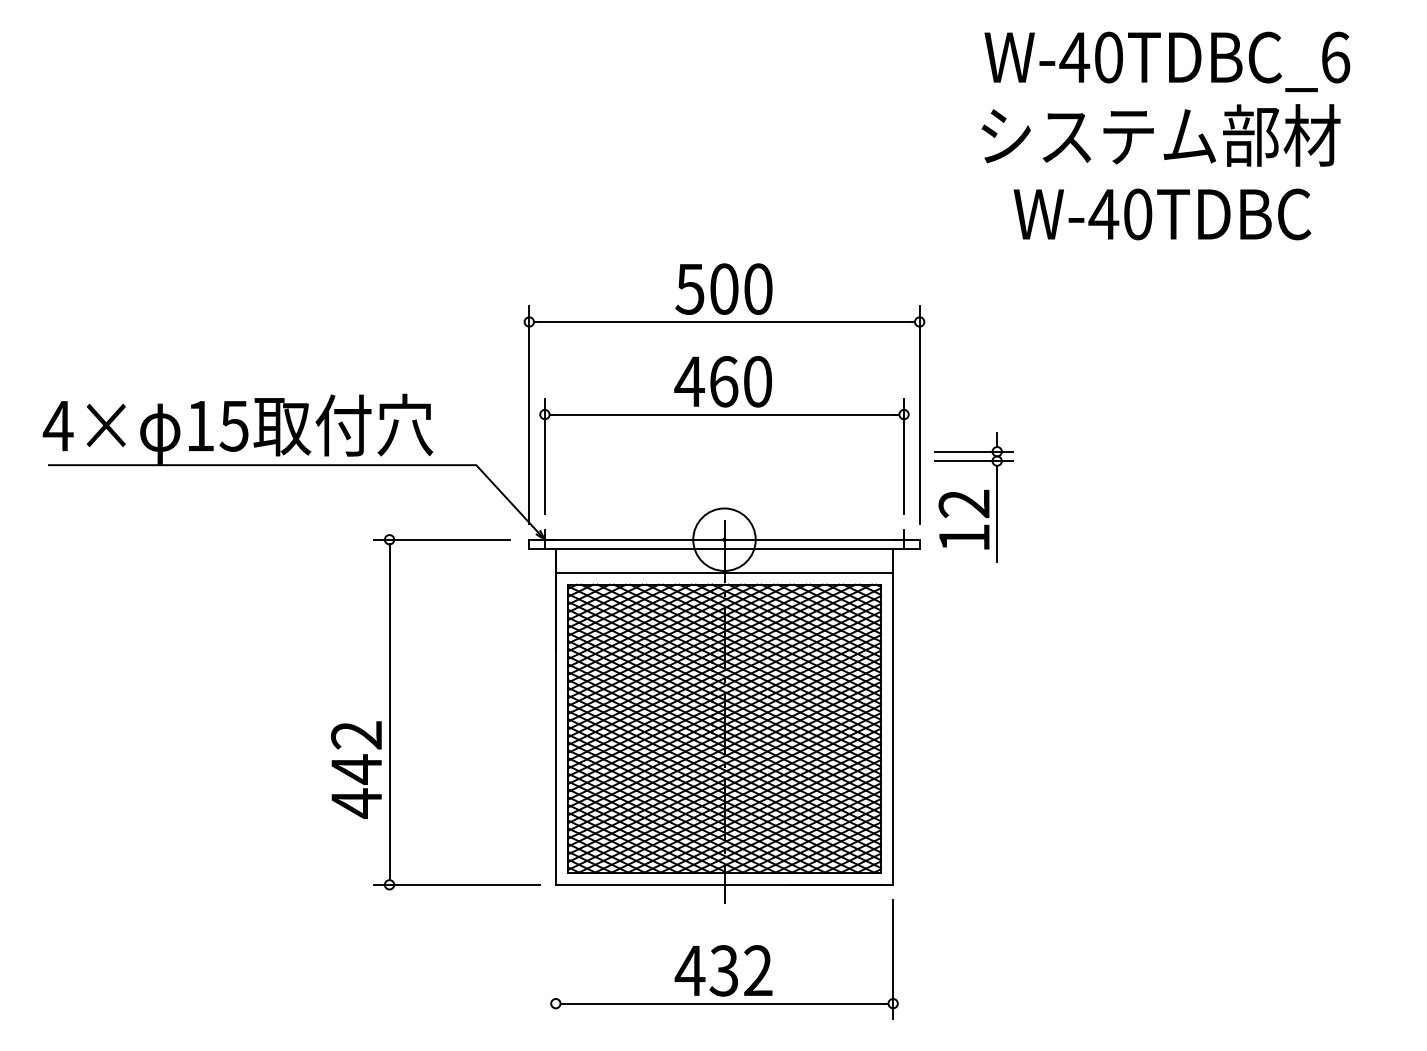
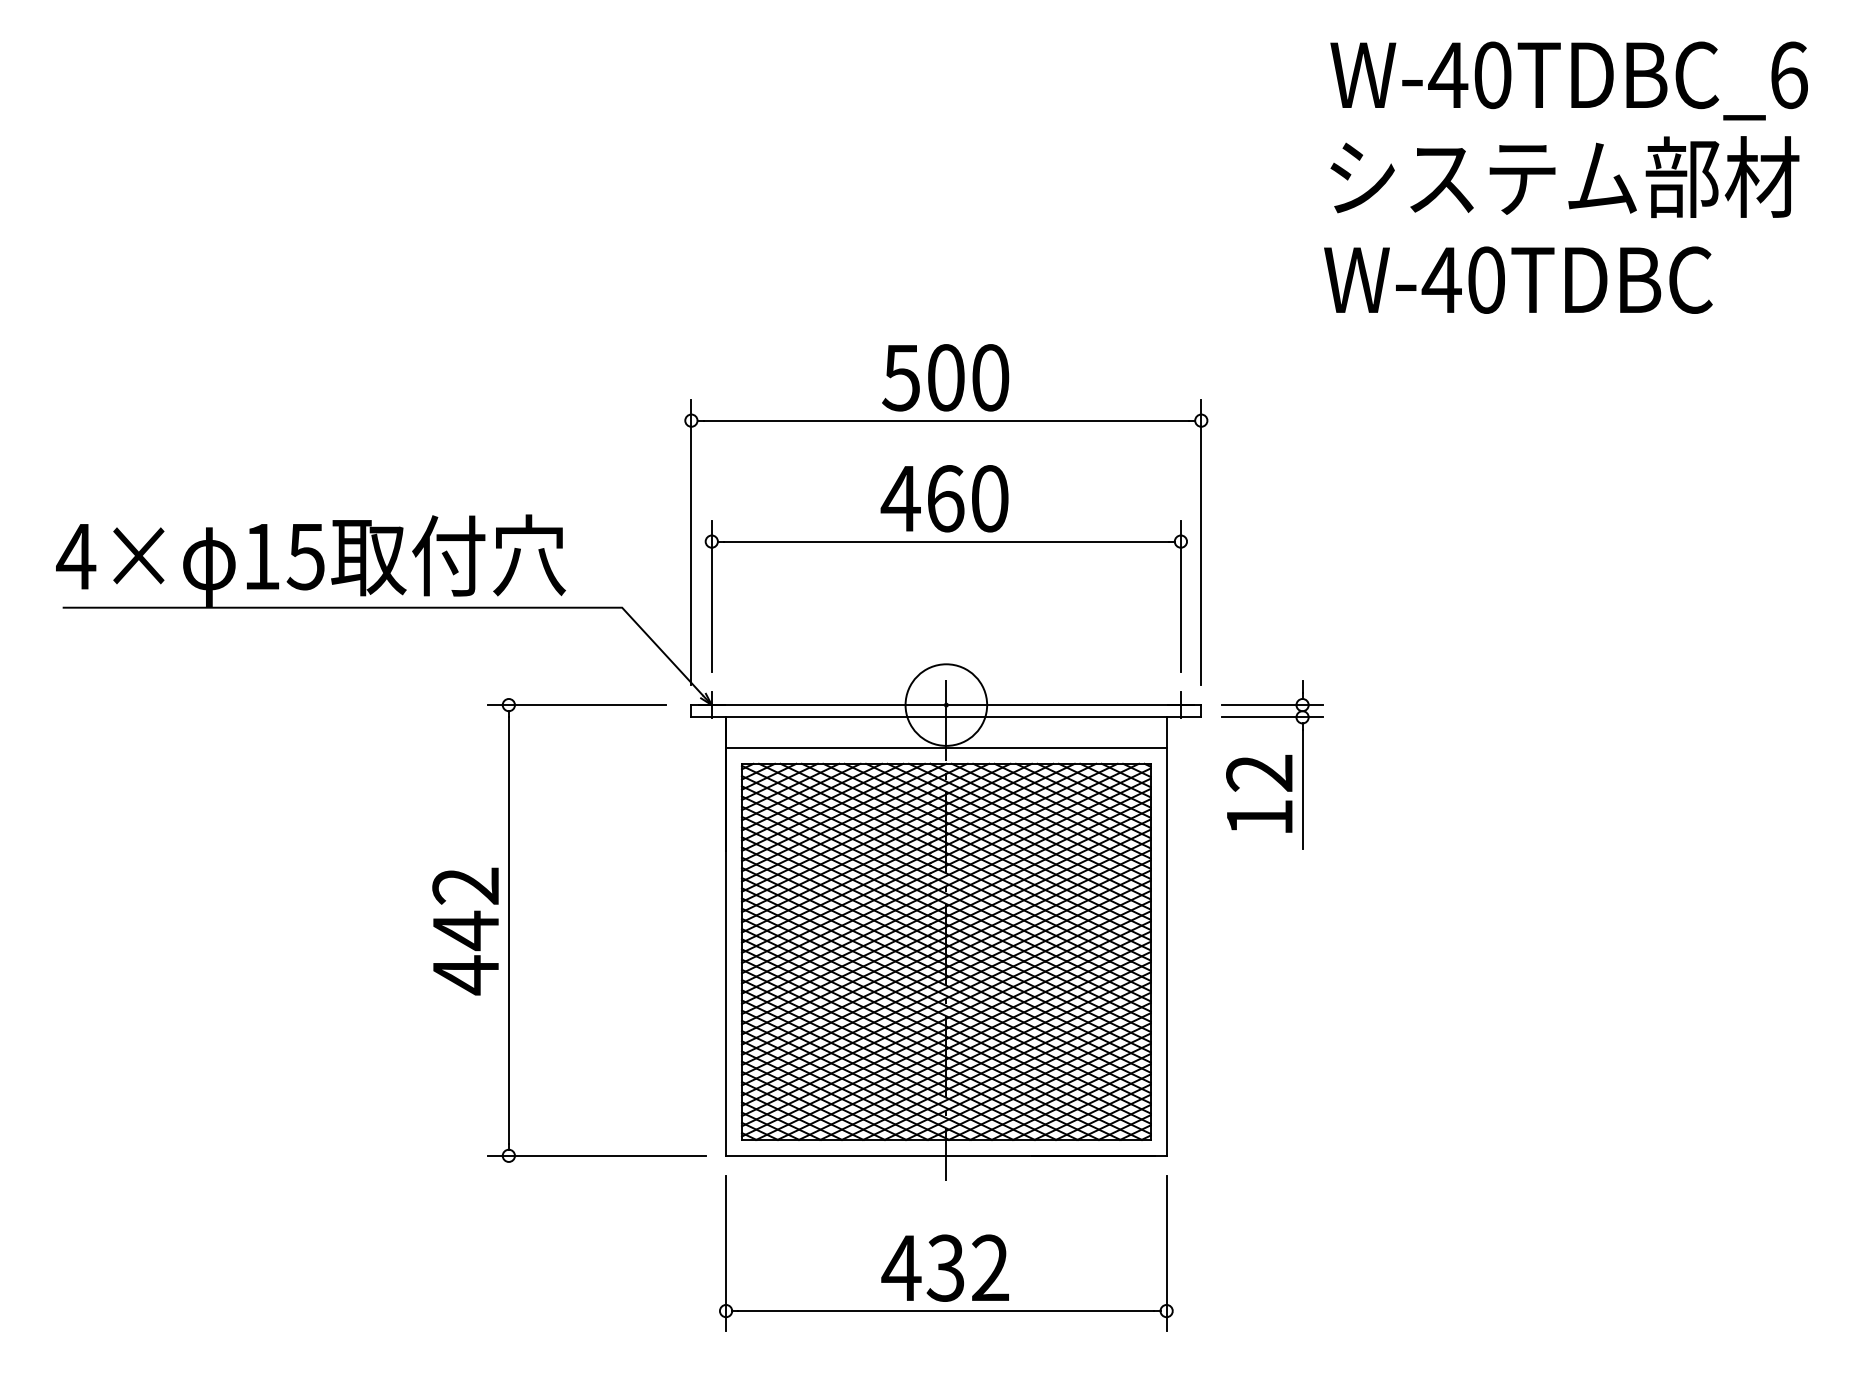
text: (1167, 61) -> (1569, 80), moved
text: (1160, 135) -> (1564, 177), moved
part: (973, 497) -> (1271, 764), moved
text: (356, 770) -> (465, 932), moved
line: (555, 959) -> (725, 1253), added

